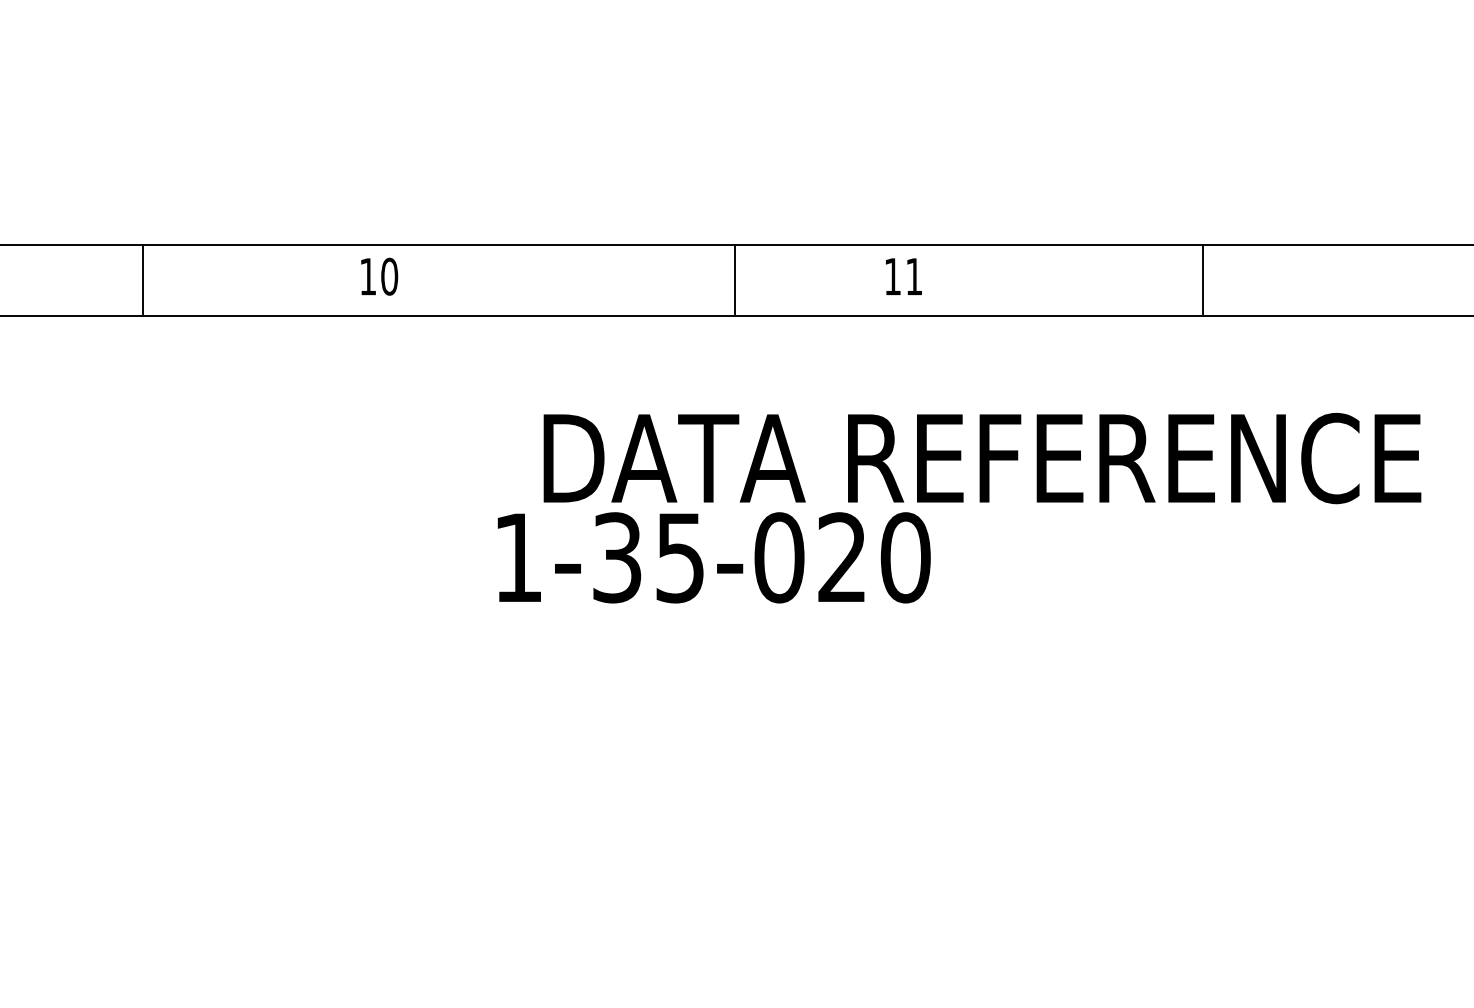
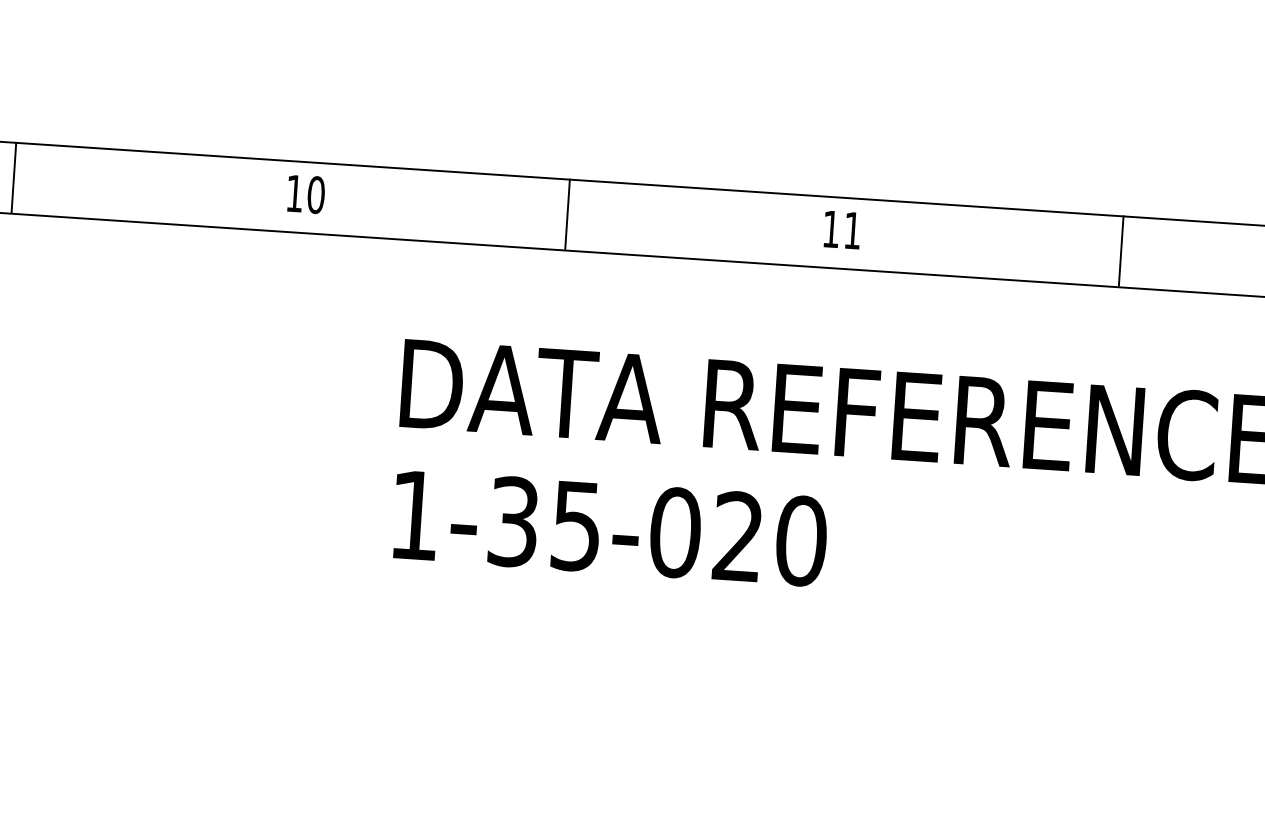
text: (379, 276) -> (306, 194), moved
text: (903, 276) -> (841, 229), moved
line: (734, 278) -> (567, 213), moved
line: (1202, 278) -> (1121, 250), moved
text: (713, 557) -> (609, 528), moved

